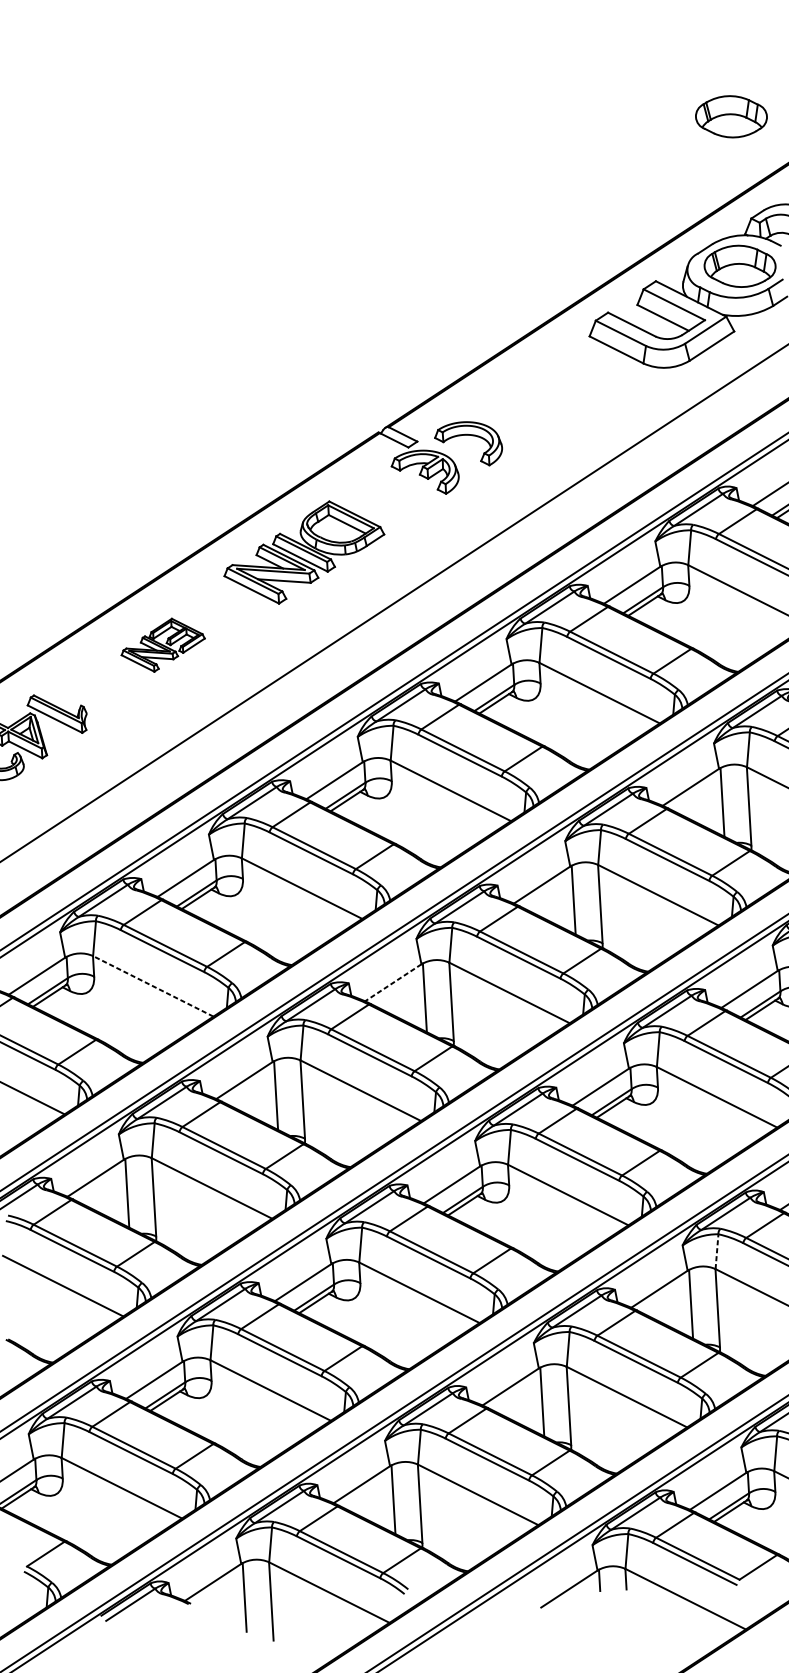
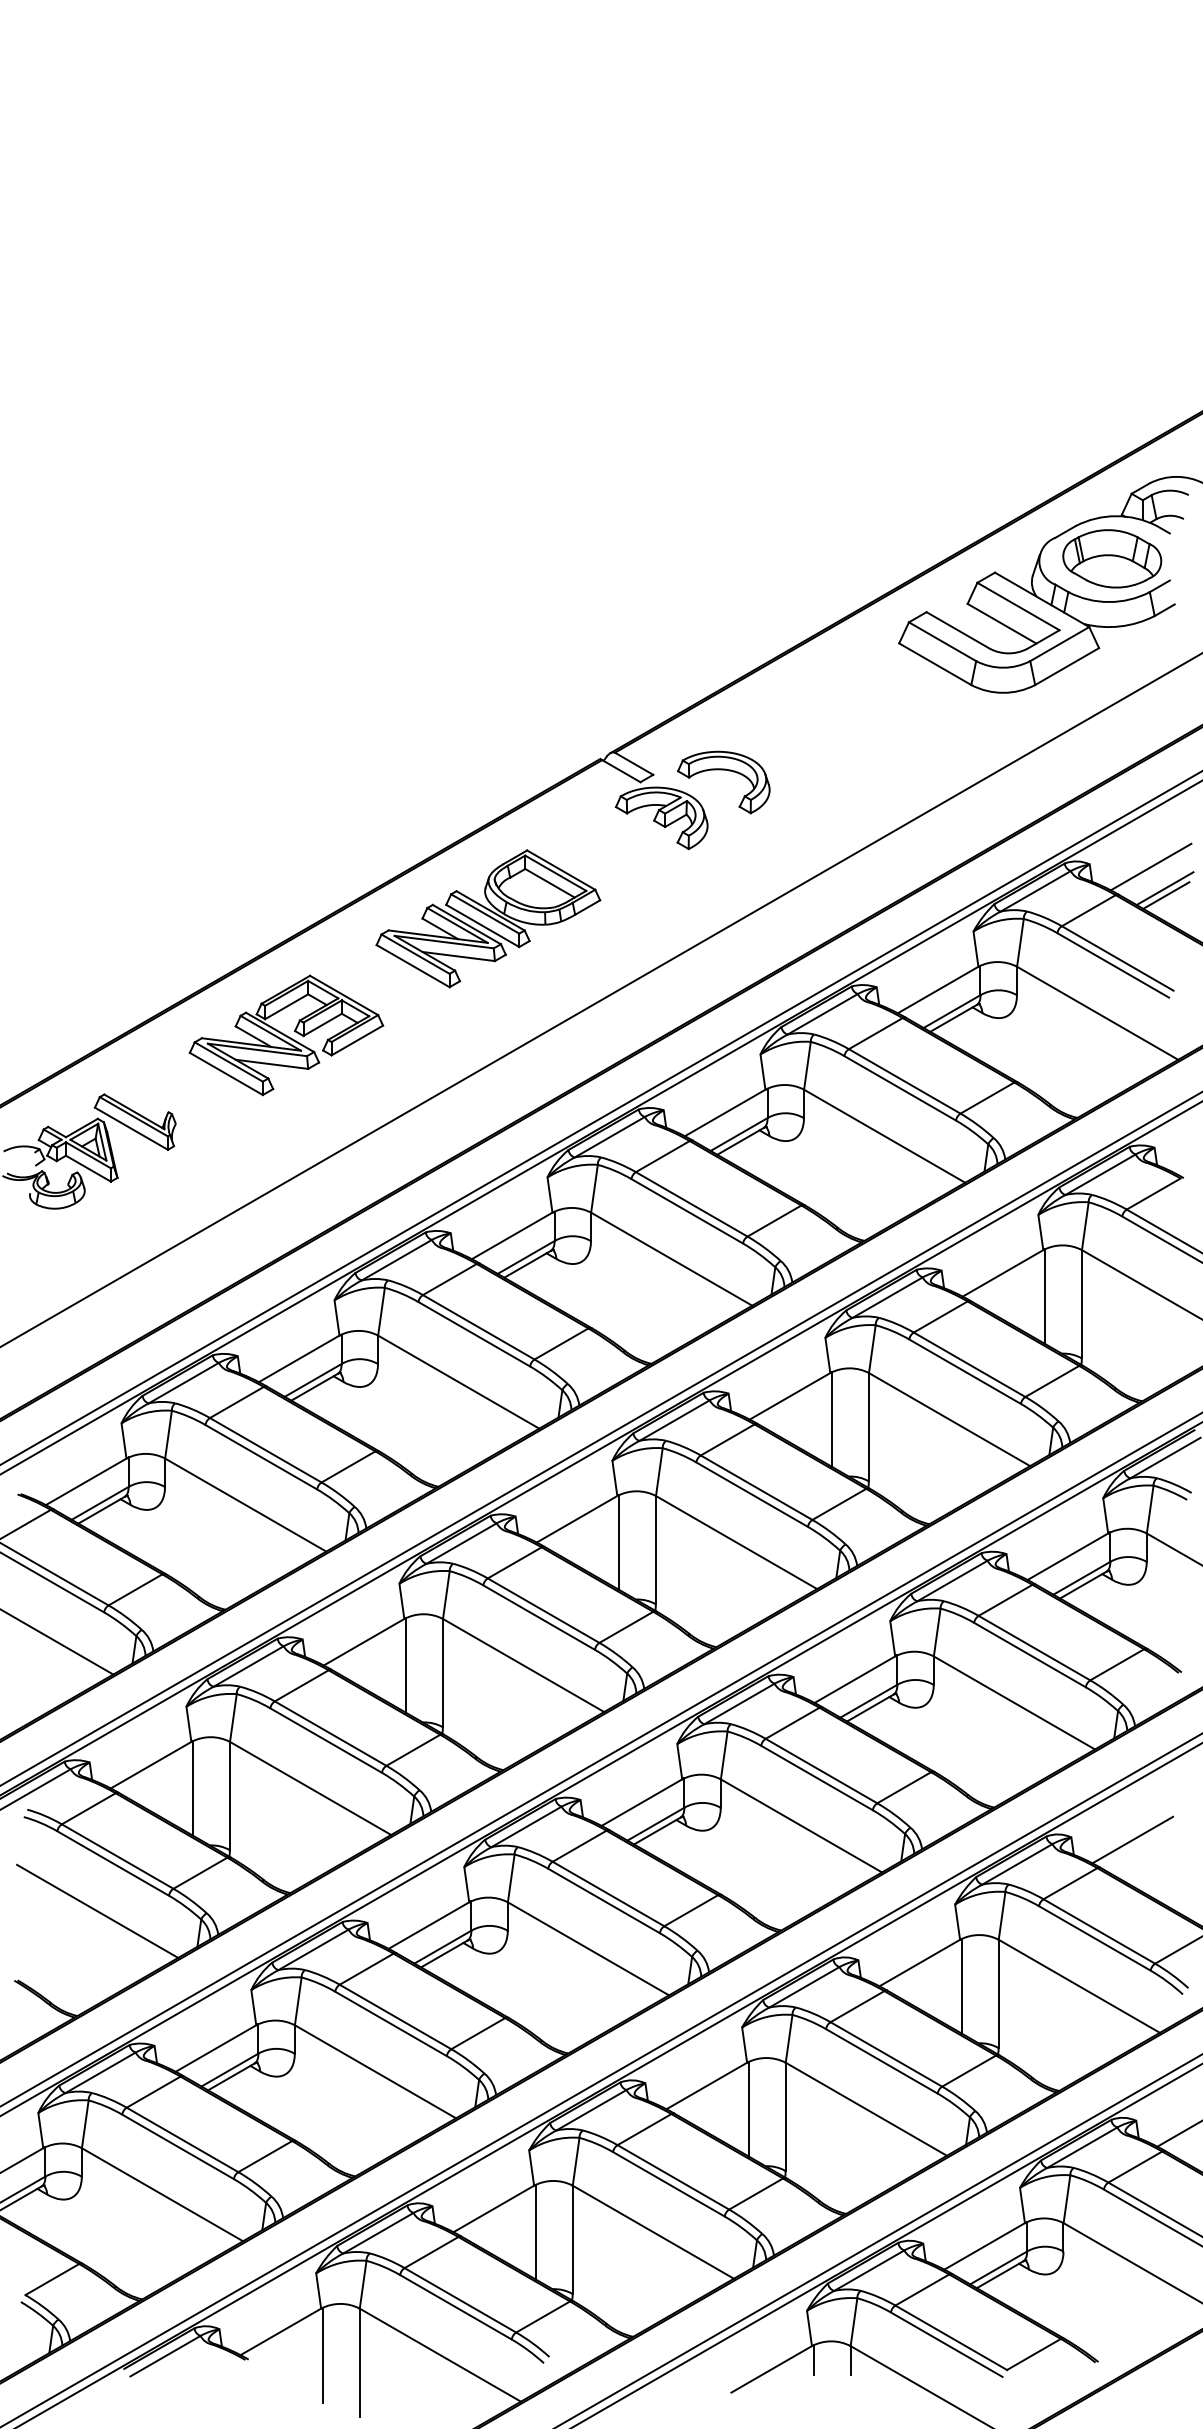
part: (731, 116) -> (1112, 351), removed
part: (163, 645) -> (286, 1035), size x1.67
line: (393, 982) -> (577, 1519), dashed -> solid
line: (153, 985) -> (245, 1504), dashed -> solid
line: (717, 1251) -> (1002, 1915), dashed -> solid

